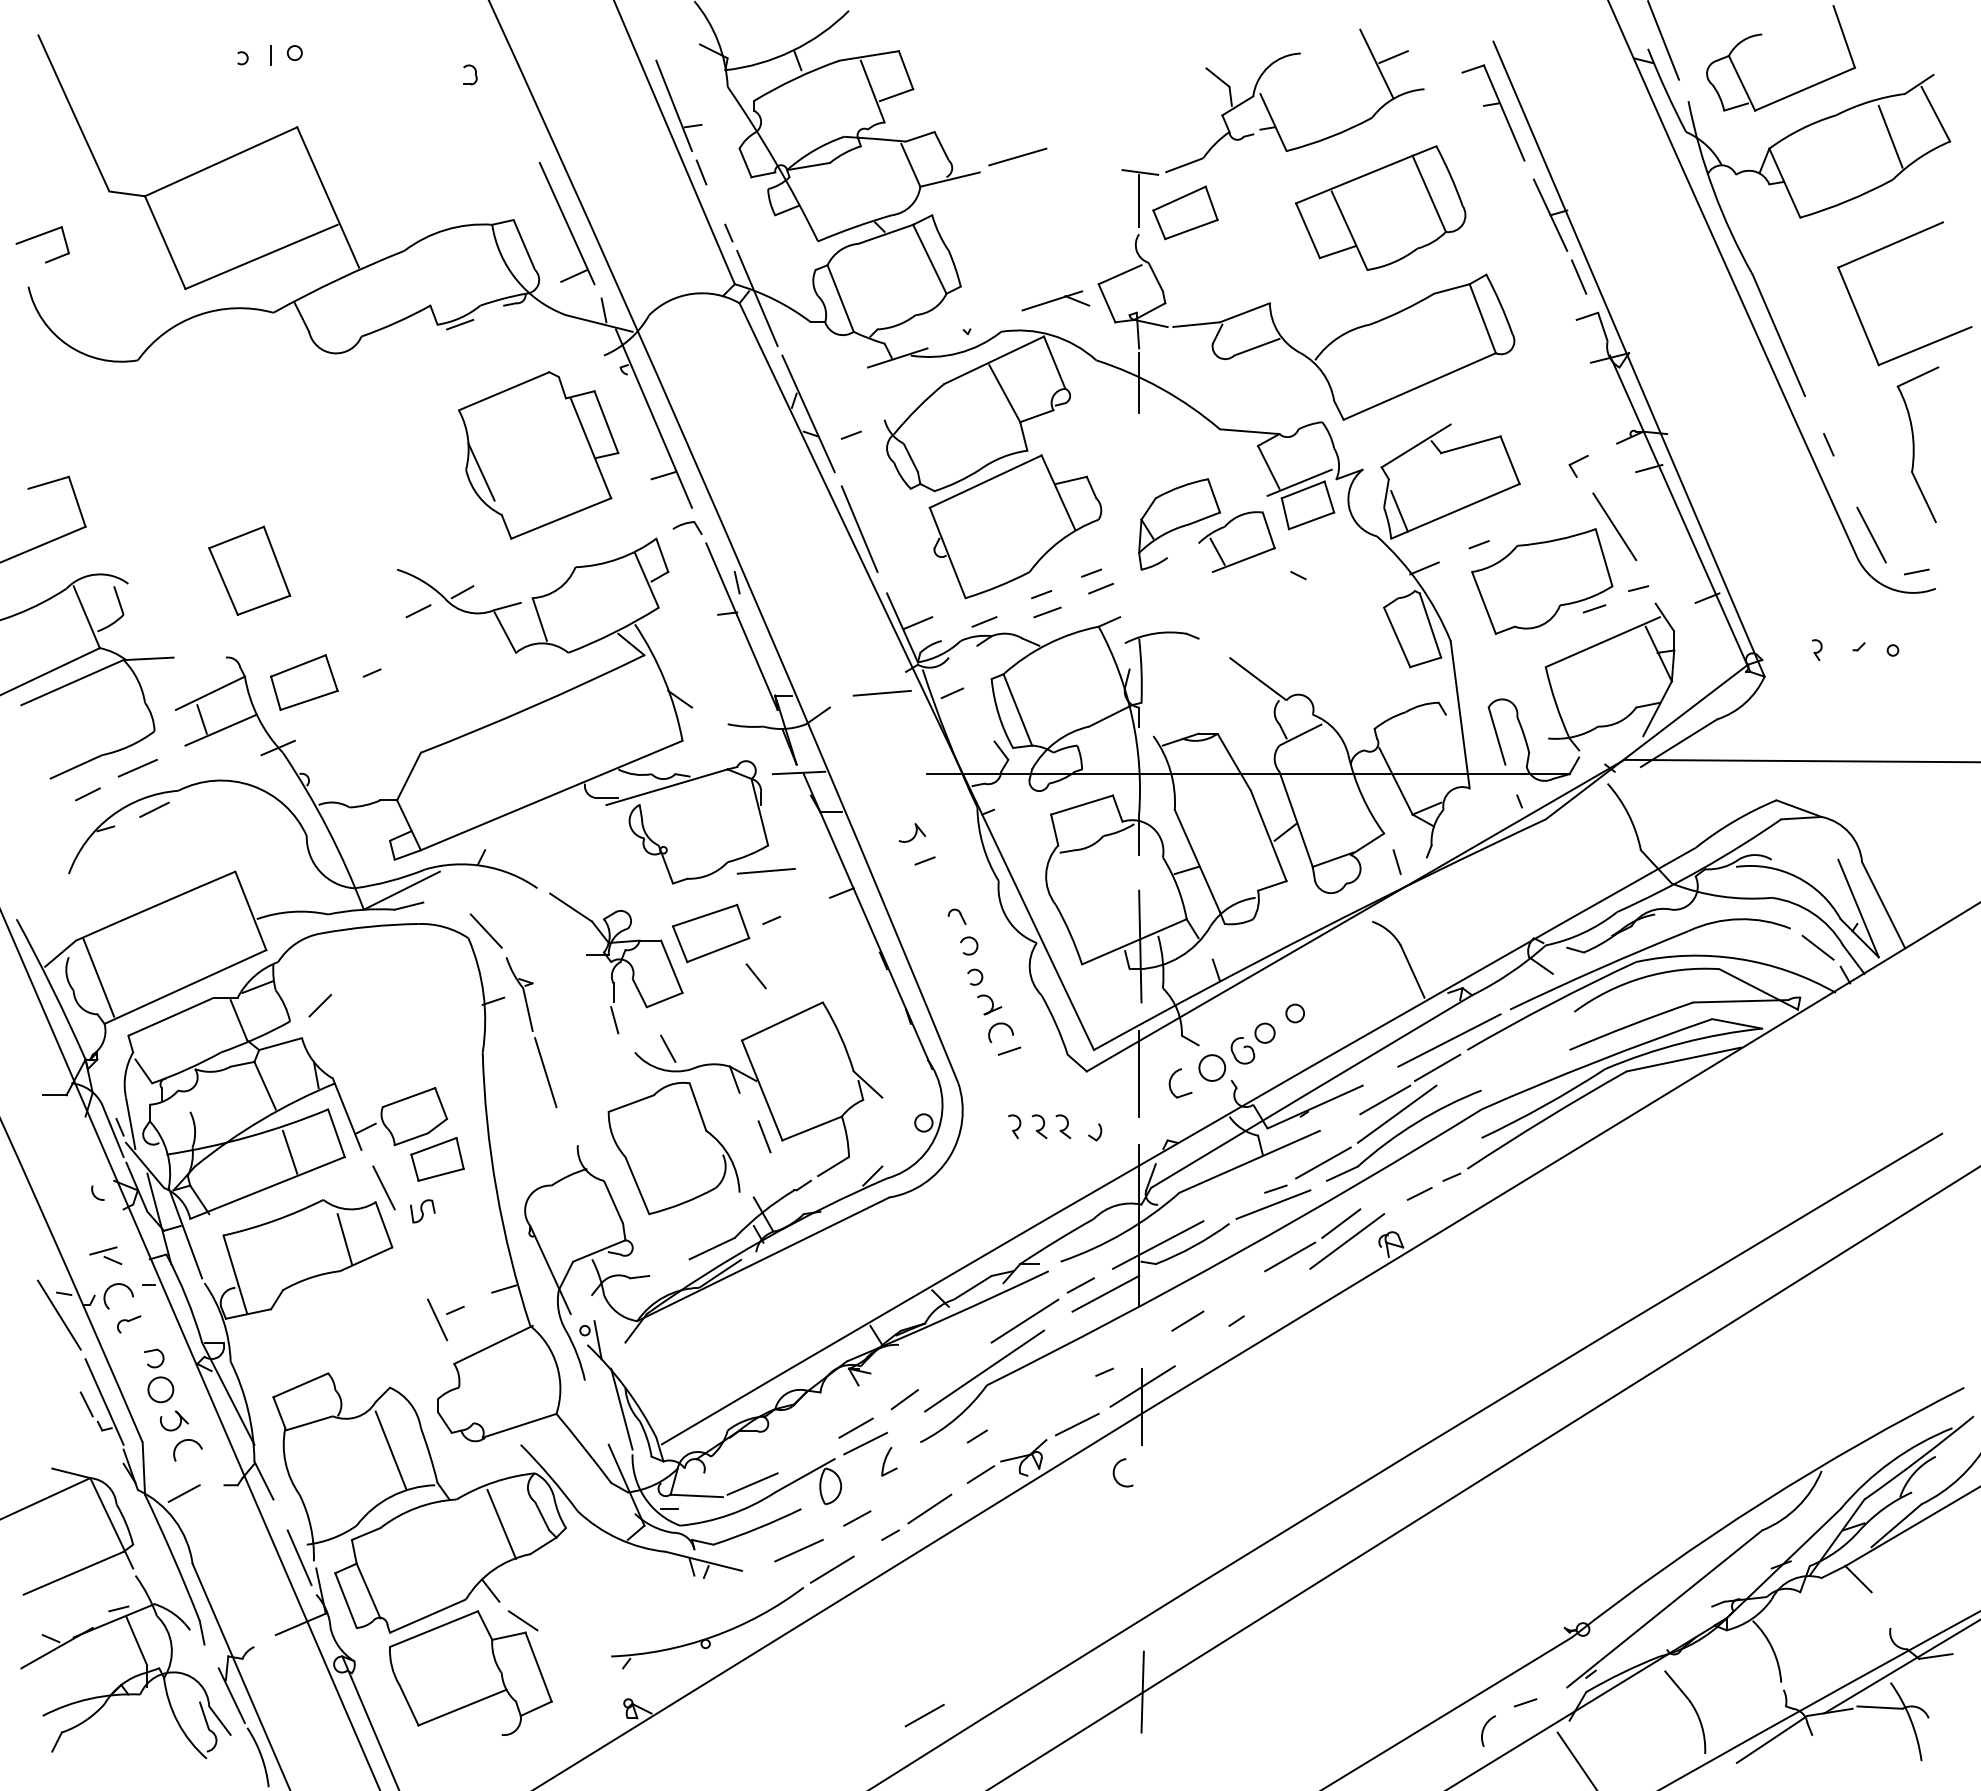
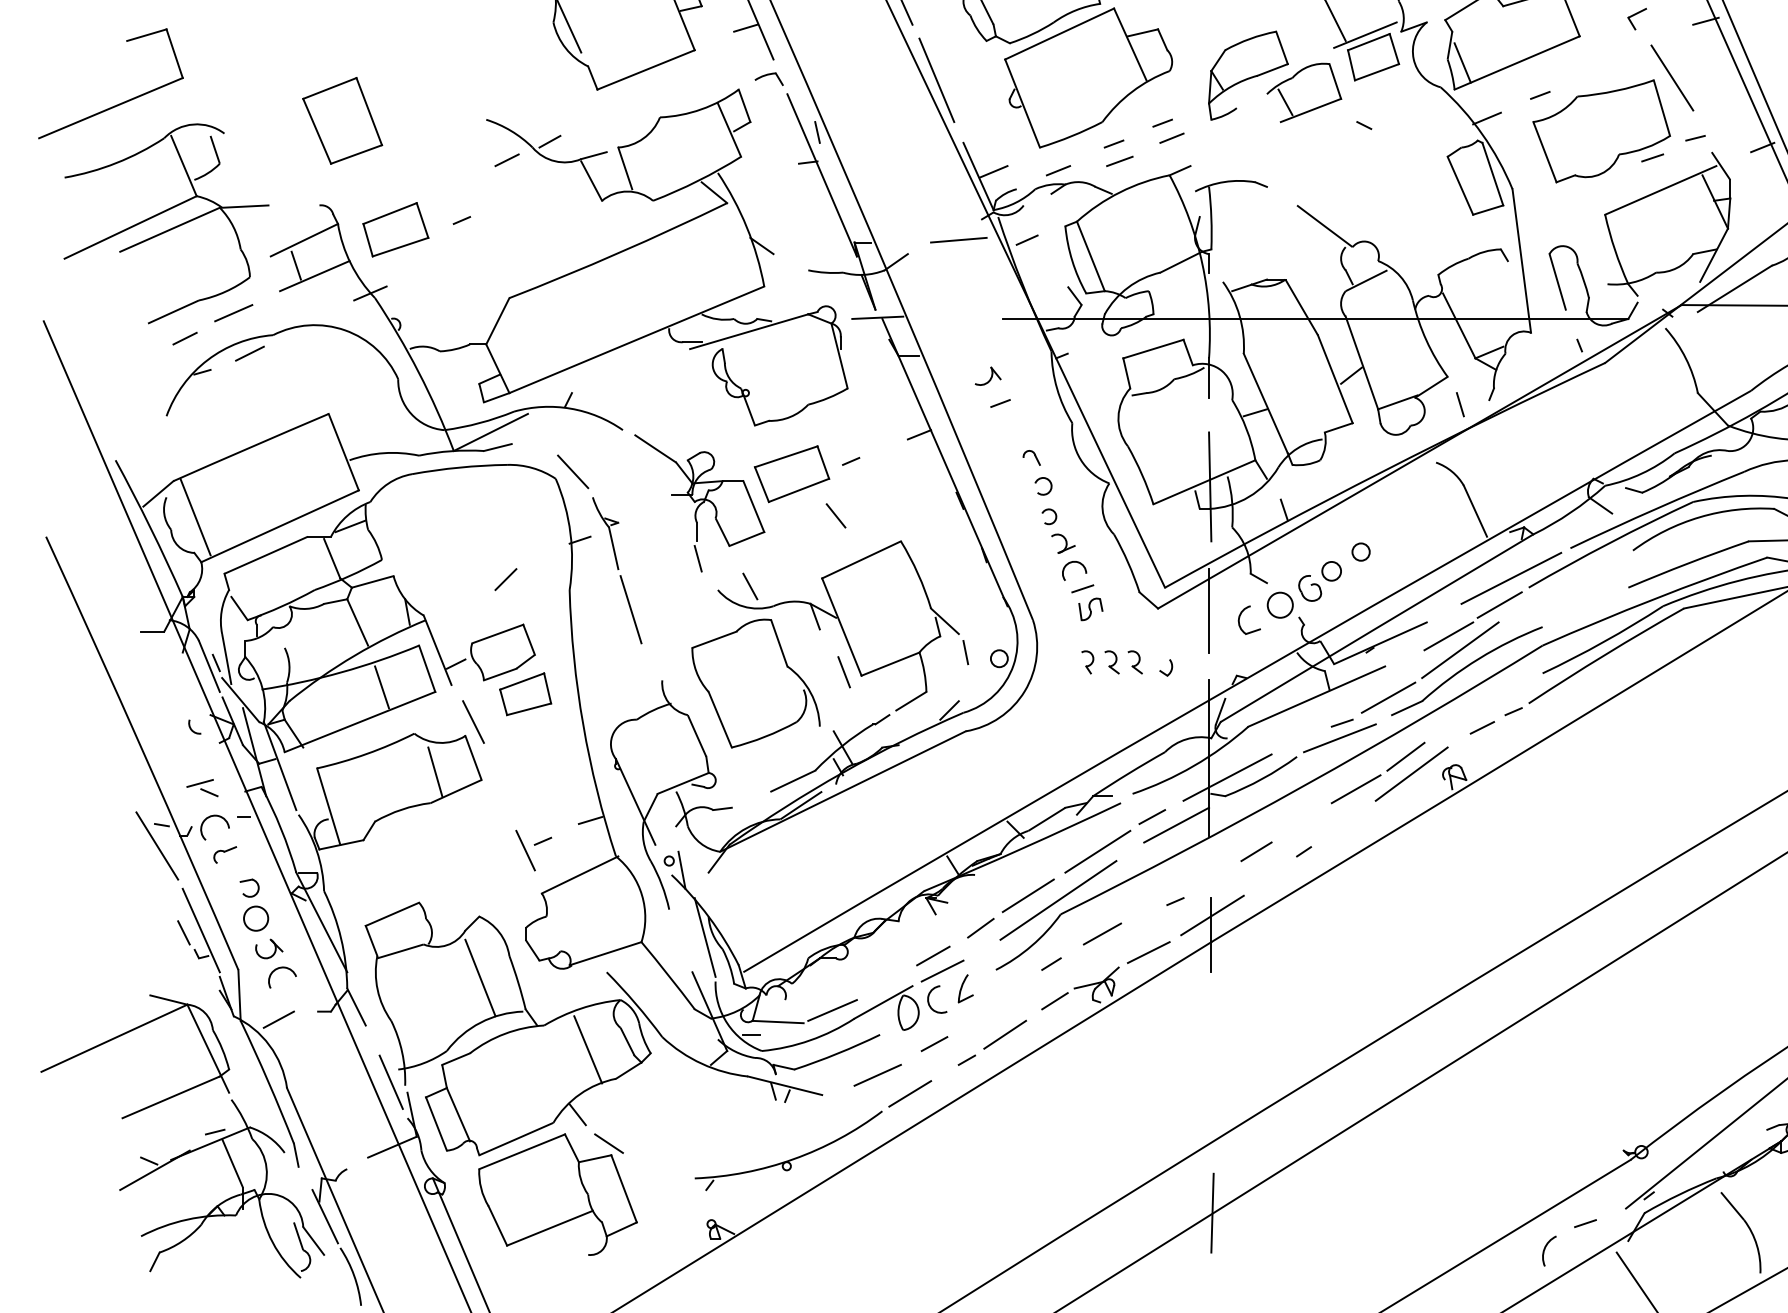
line: (765, 871) -> (845, 413), removed
line: (319, 1005) -> (505, 579), moved
line: (889, 1116) -> (965, 652), added
part: (422, 1211) -> (1090, 609), moved
line: (953, 1365) -> (1028, 894), added
arc: (1114, 1472) -> (928, 999), moved
line: (924, 1715) -> (1102, 933), moved

